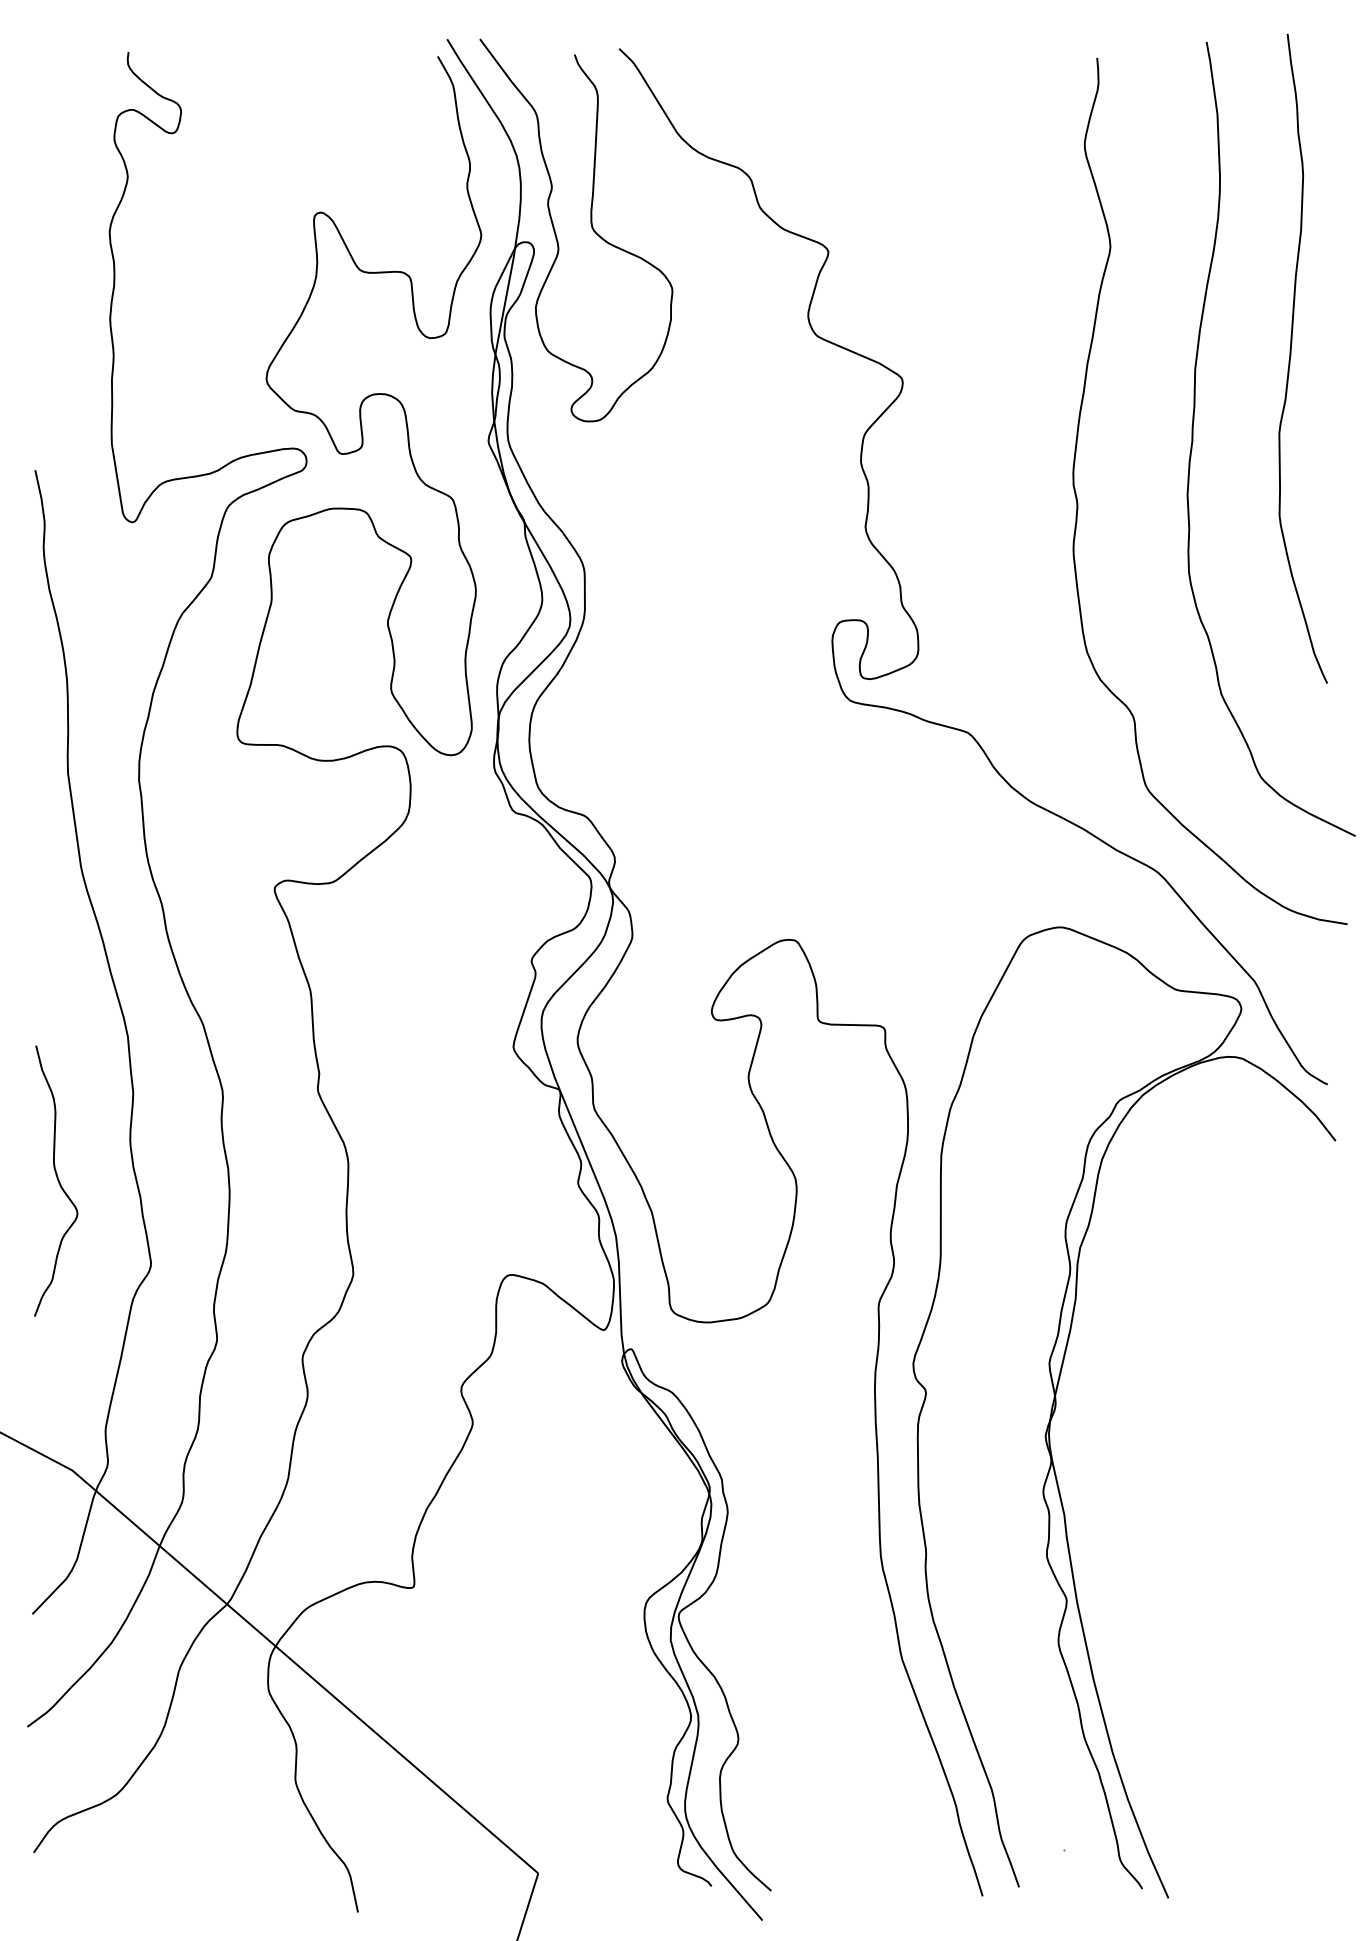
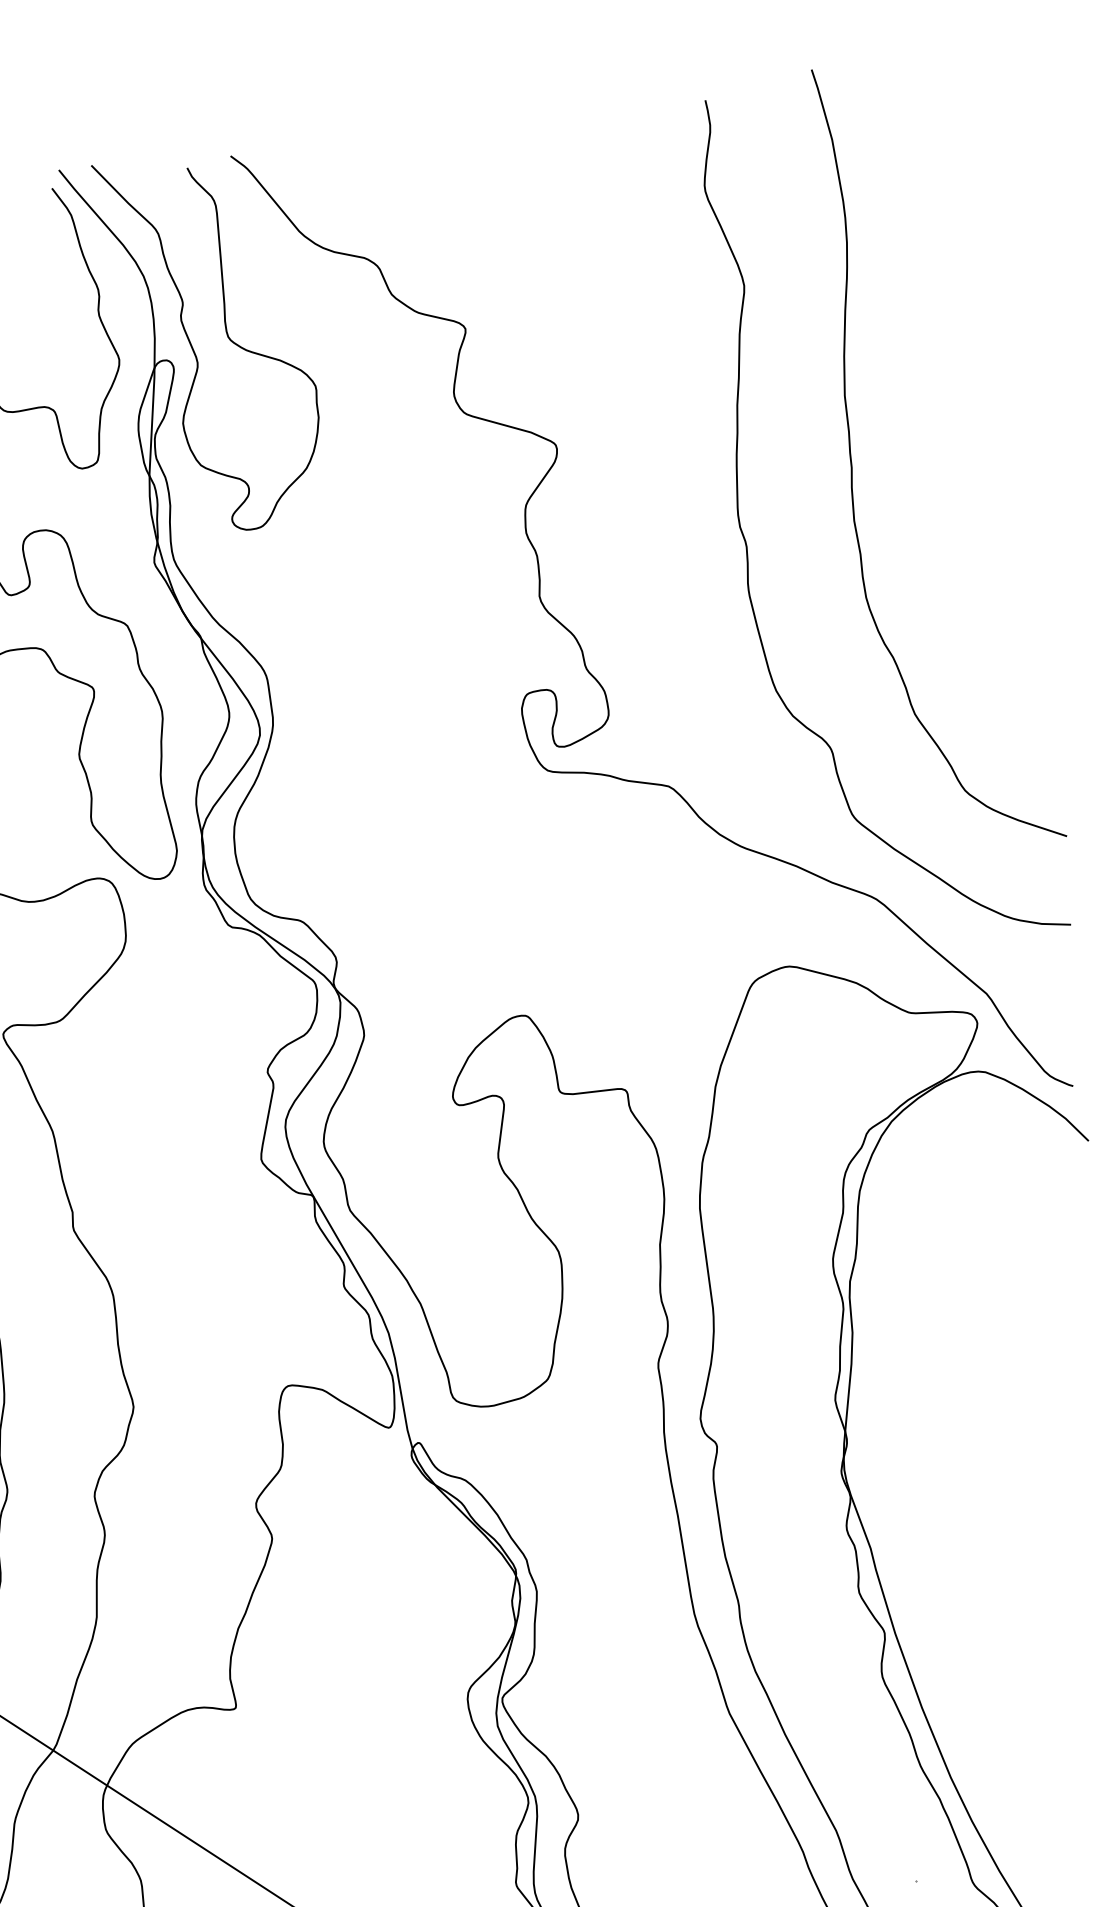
curve: (1291, 356) -> (938, 369), removed

